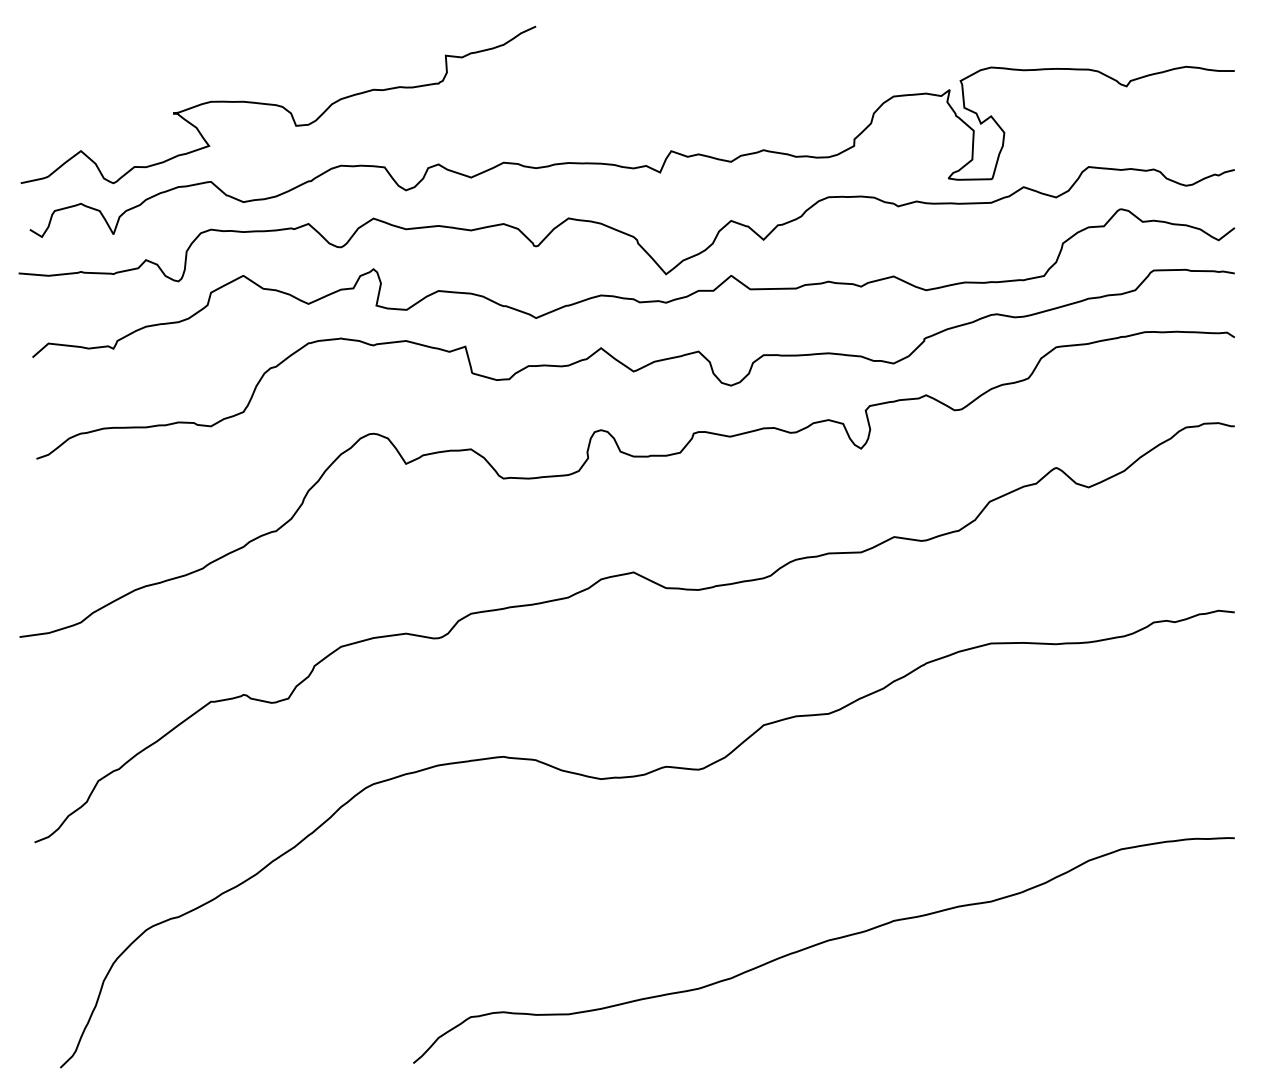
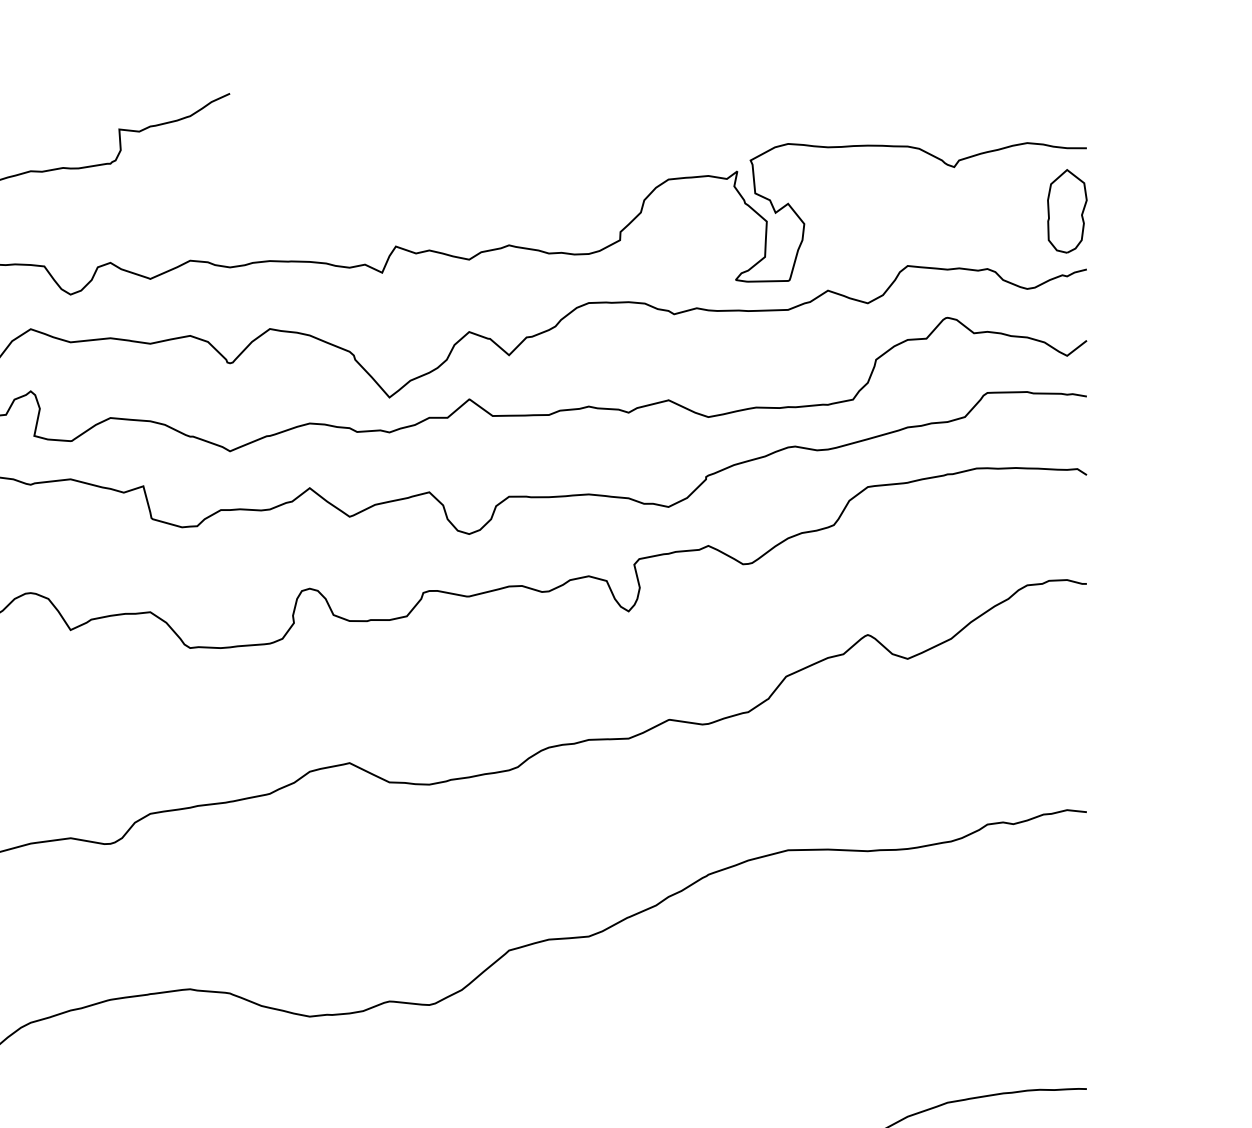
part: (1218, 121) -> (1066, 210), added

